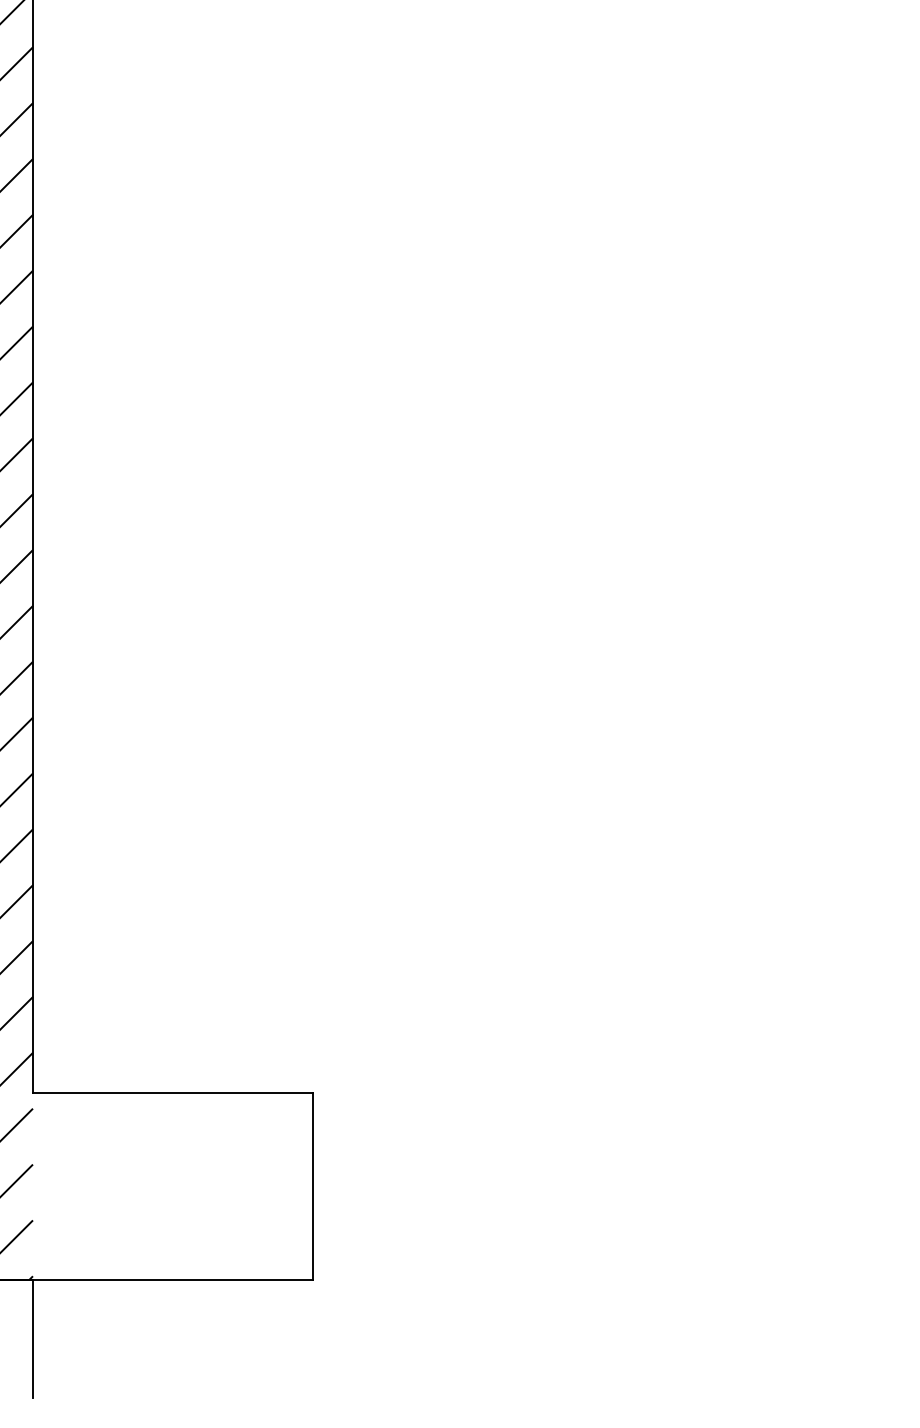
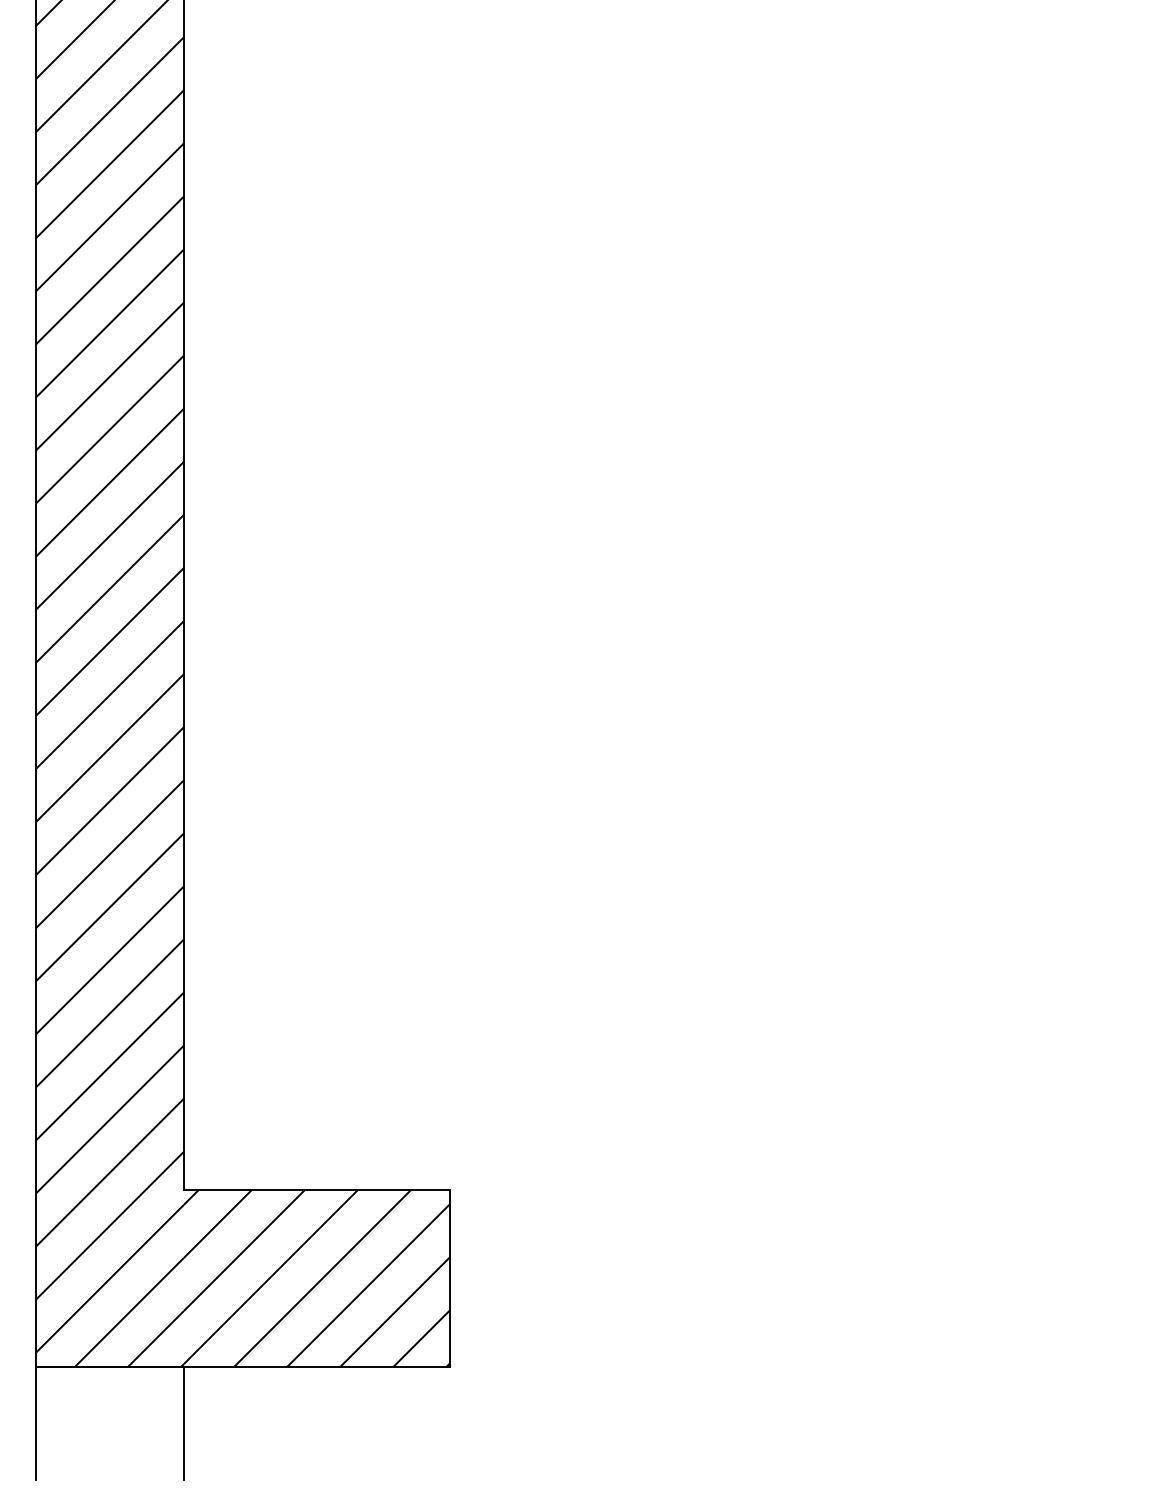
hatch: (172, 1186) -> (316, 1278), added

